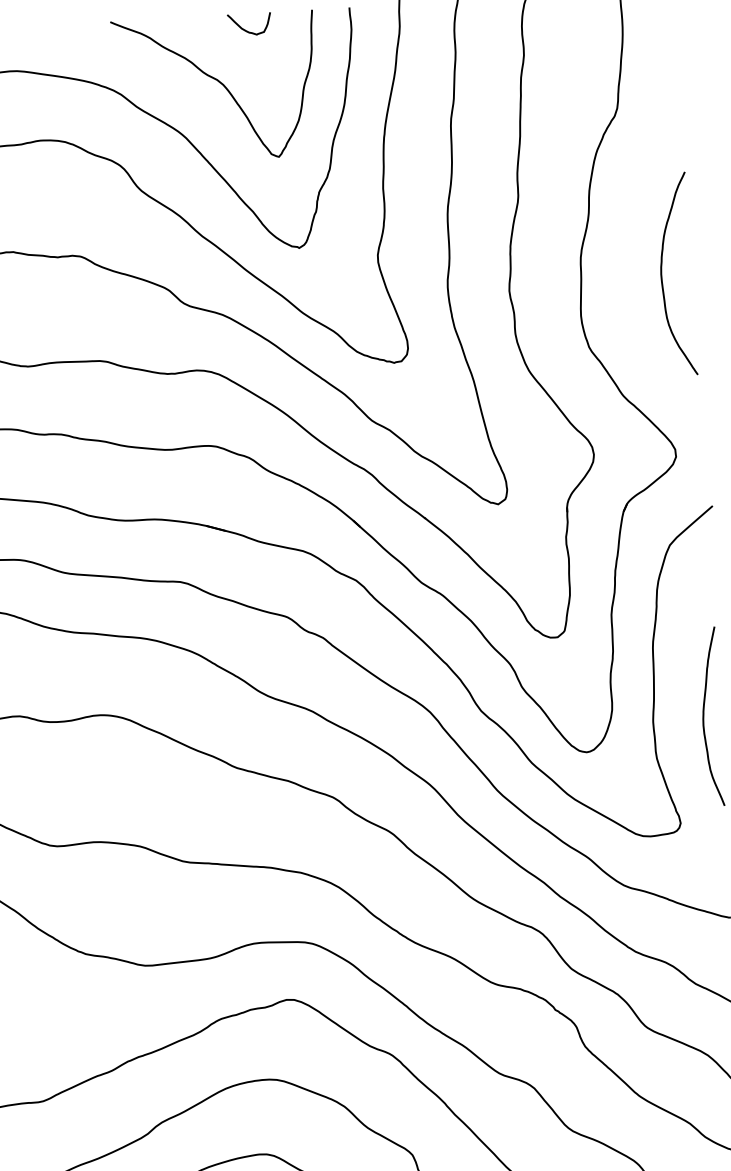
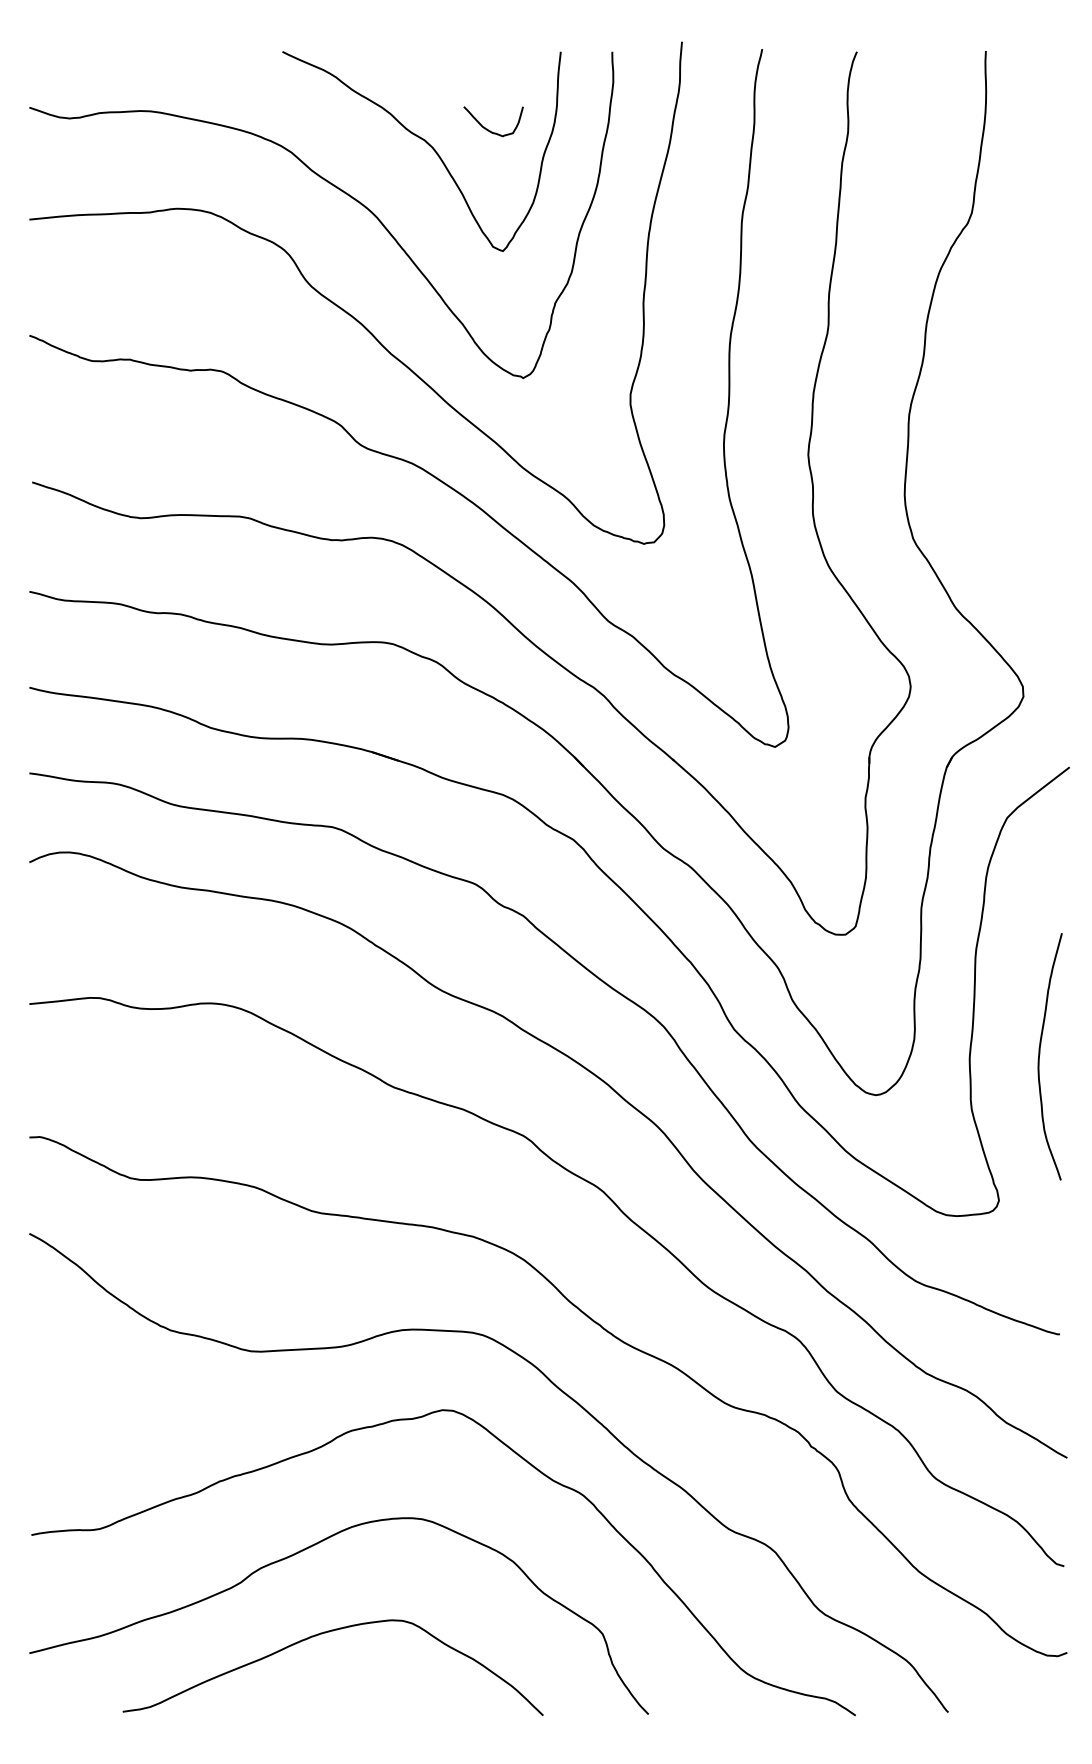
curve: (245, 29) -> (487, 128), moved
curve: (662, 274) -> (1019, 445), removed

